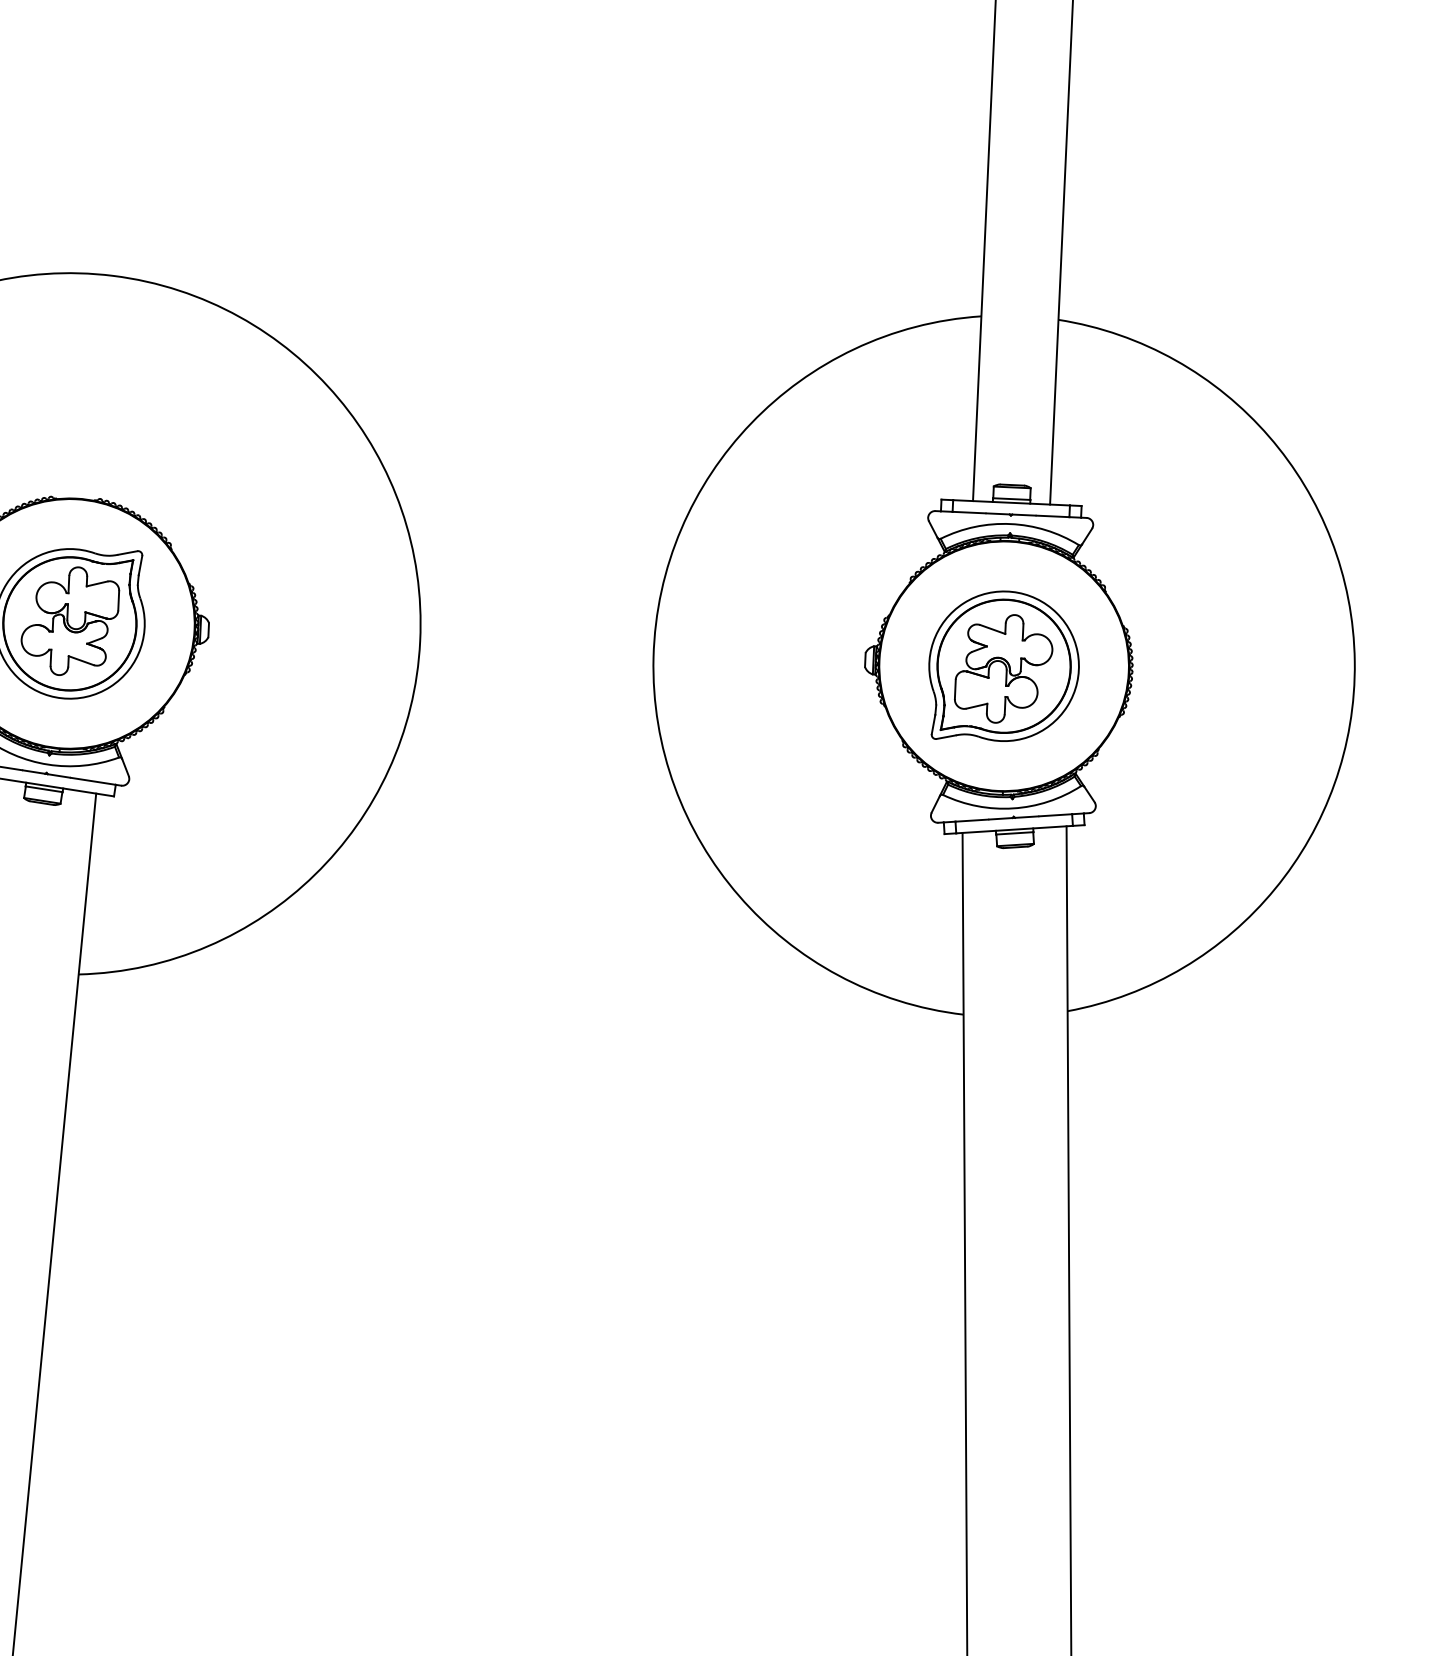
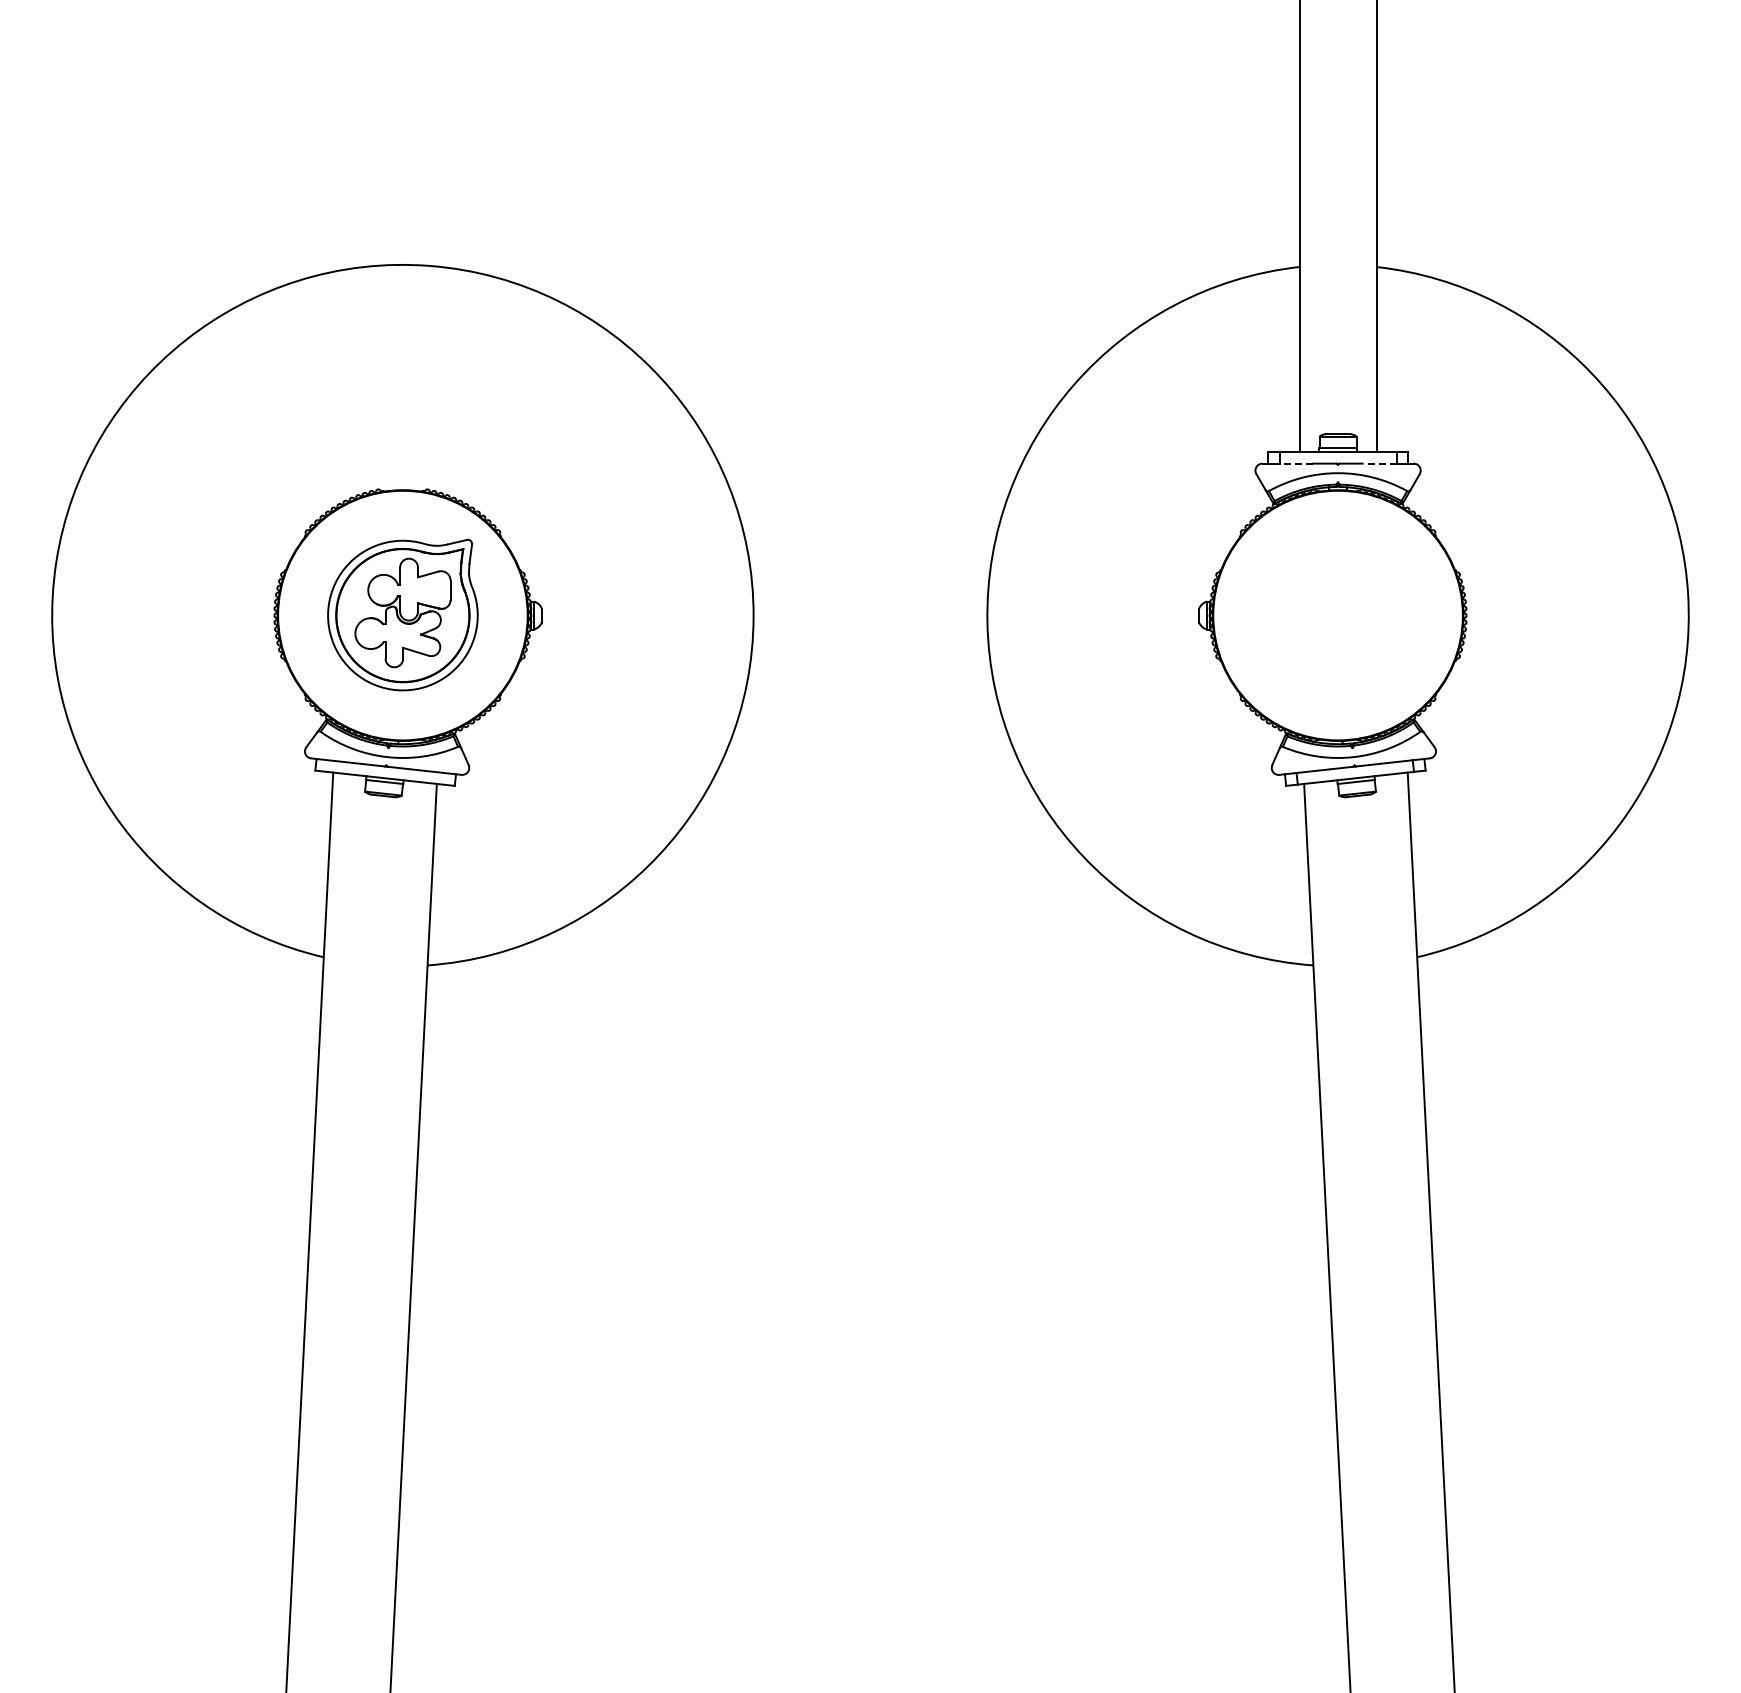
line: (968, 512) -> (1295, 463), solid -> dashed
line: (1052, 516) -> (1379, 463), solid -> dashed
part: (1003, 666) -> (1337, 615), removed

